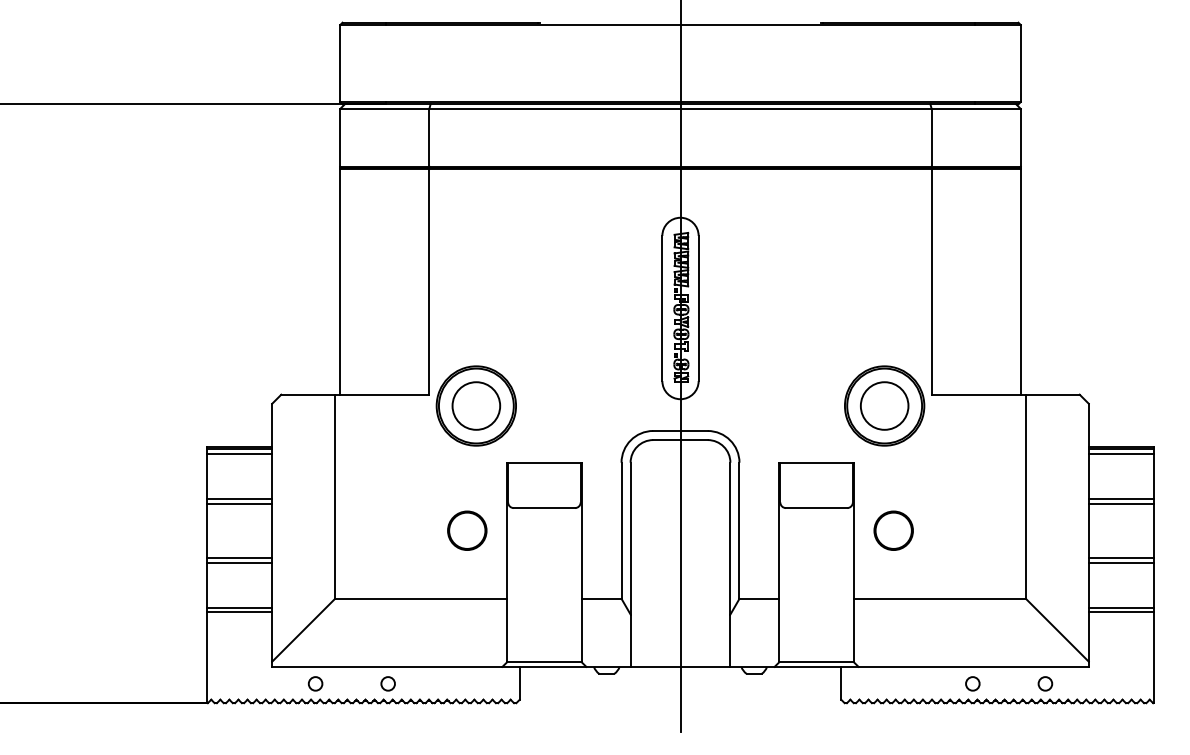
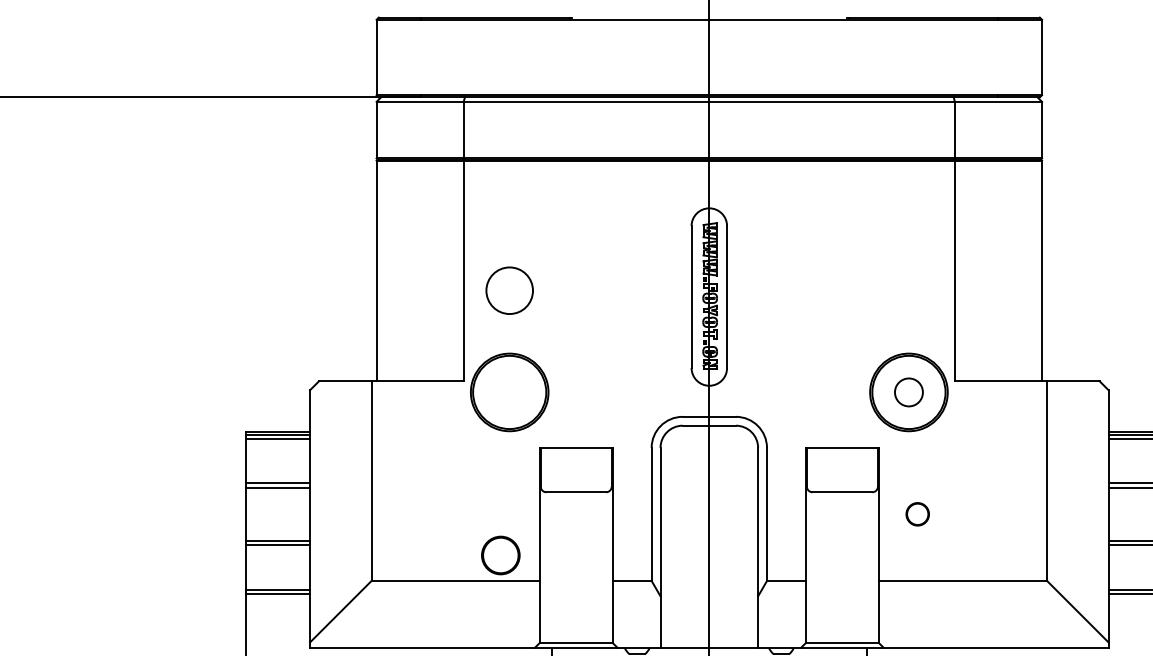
circle: (476, 405) -> (509, 290), moved
circle: (884, 405) -> (908, 391), size x0.6
circle: (467, 530) -> (501, 555), moved
circle: (893, 530) -> (917, 514), size x0.6

